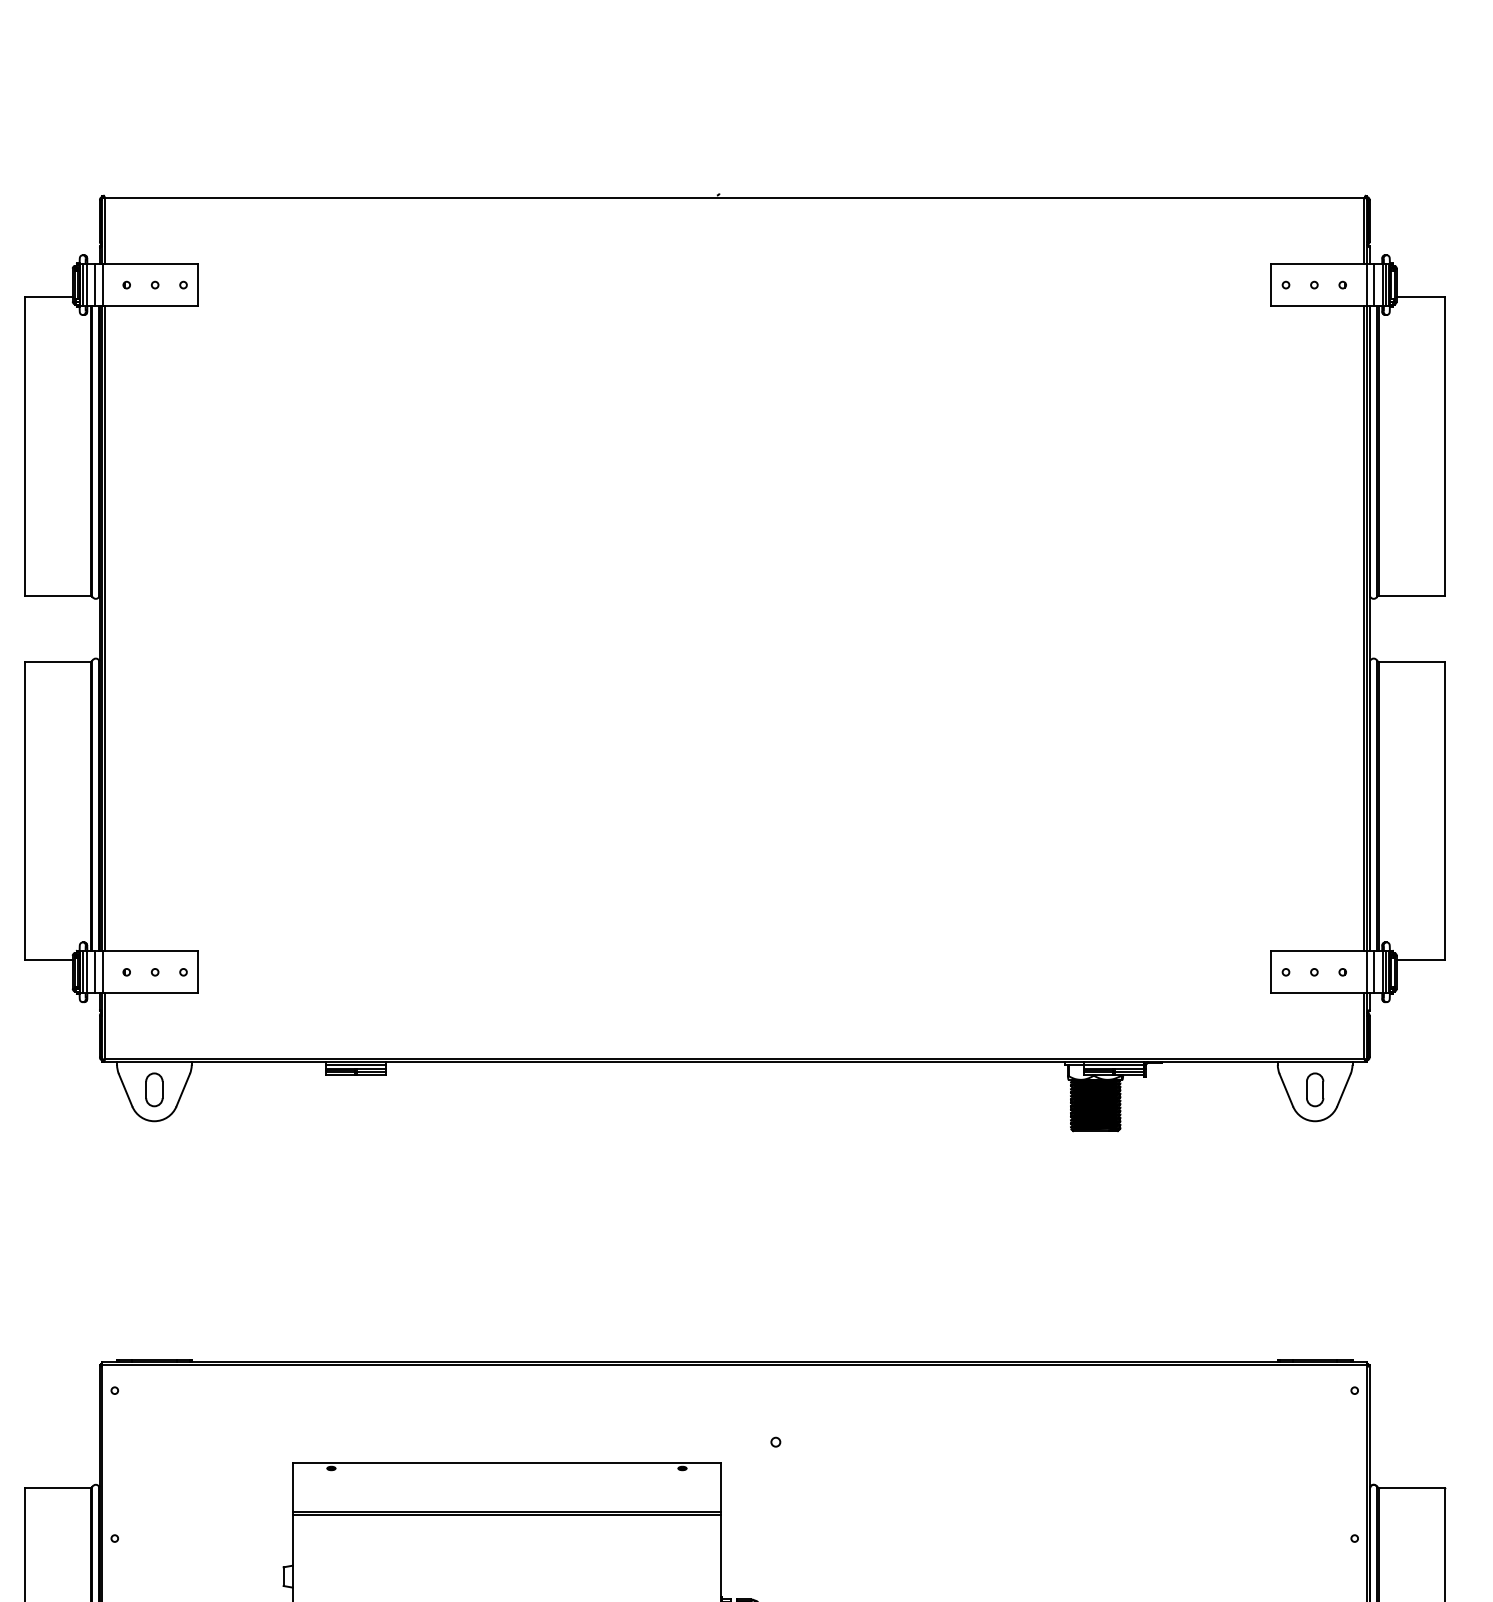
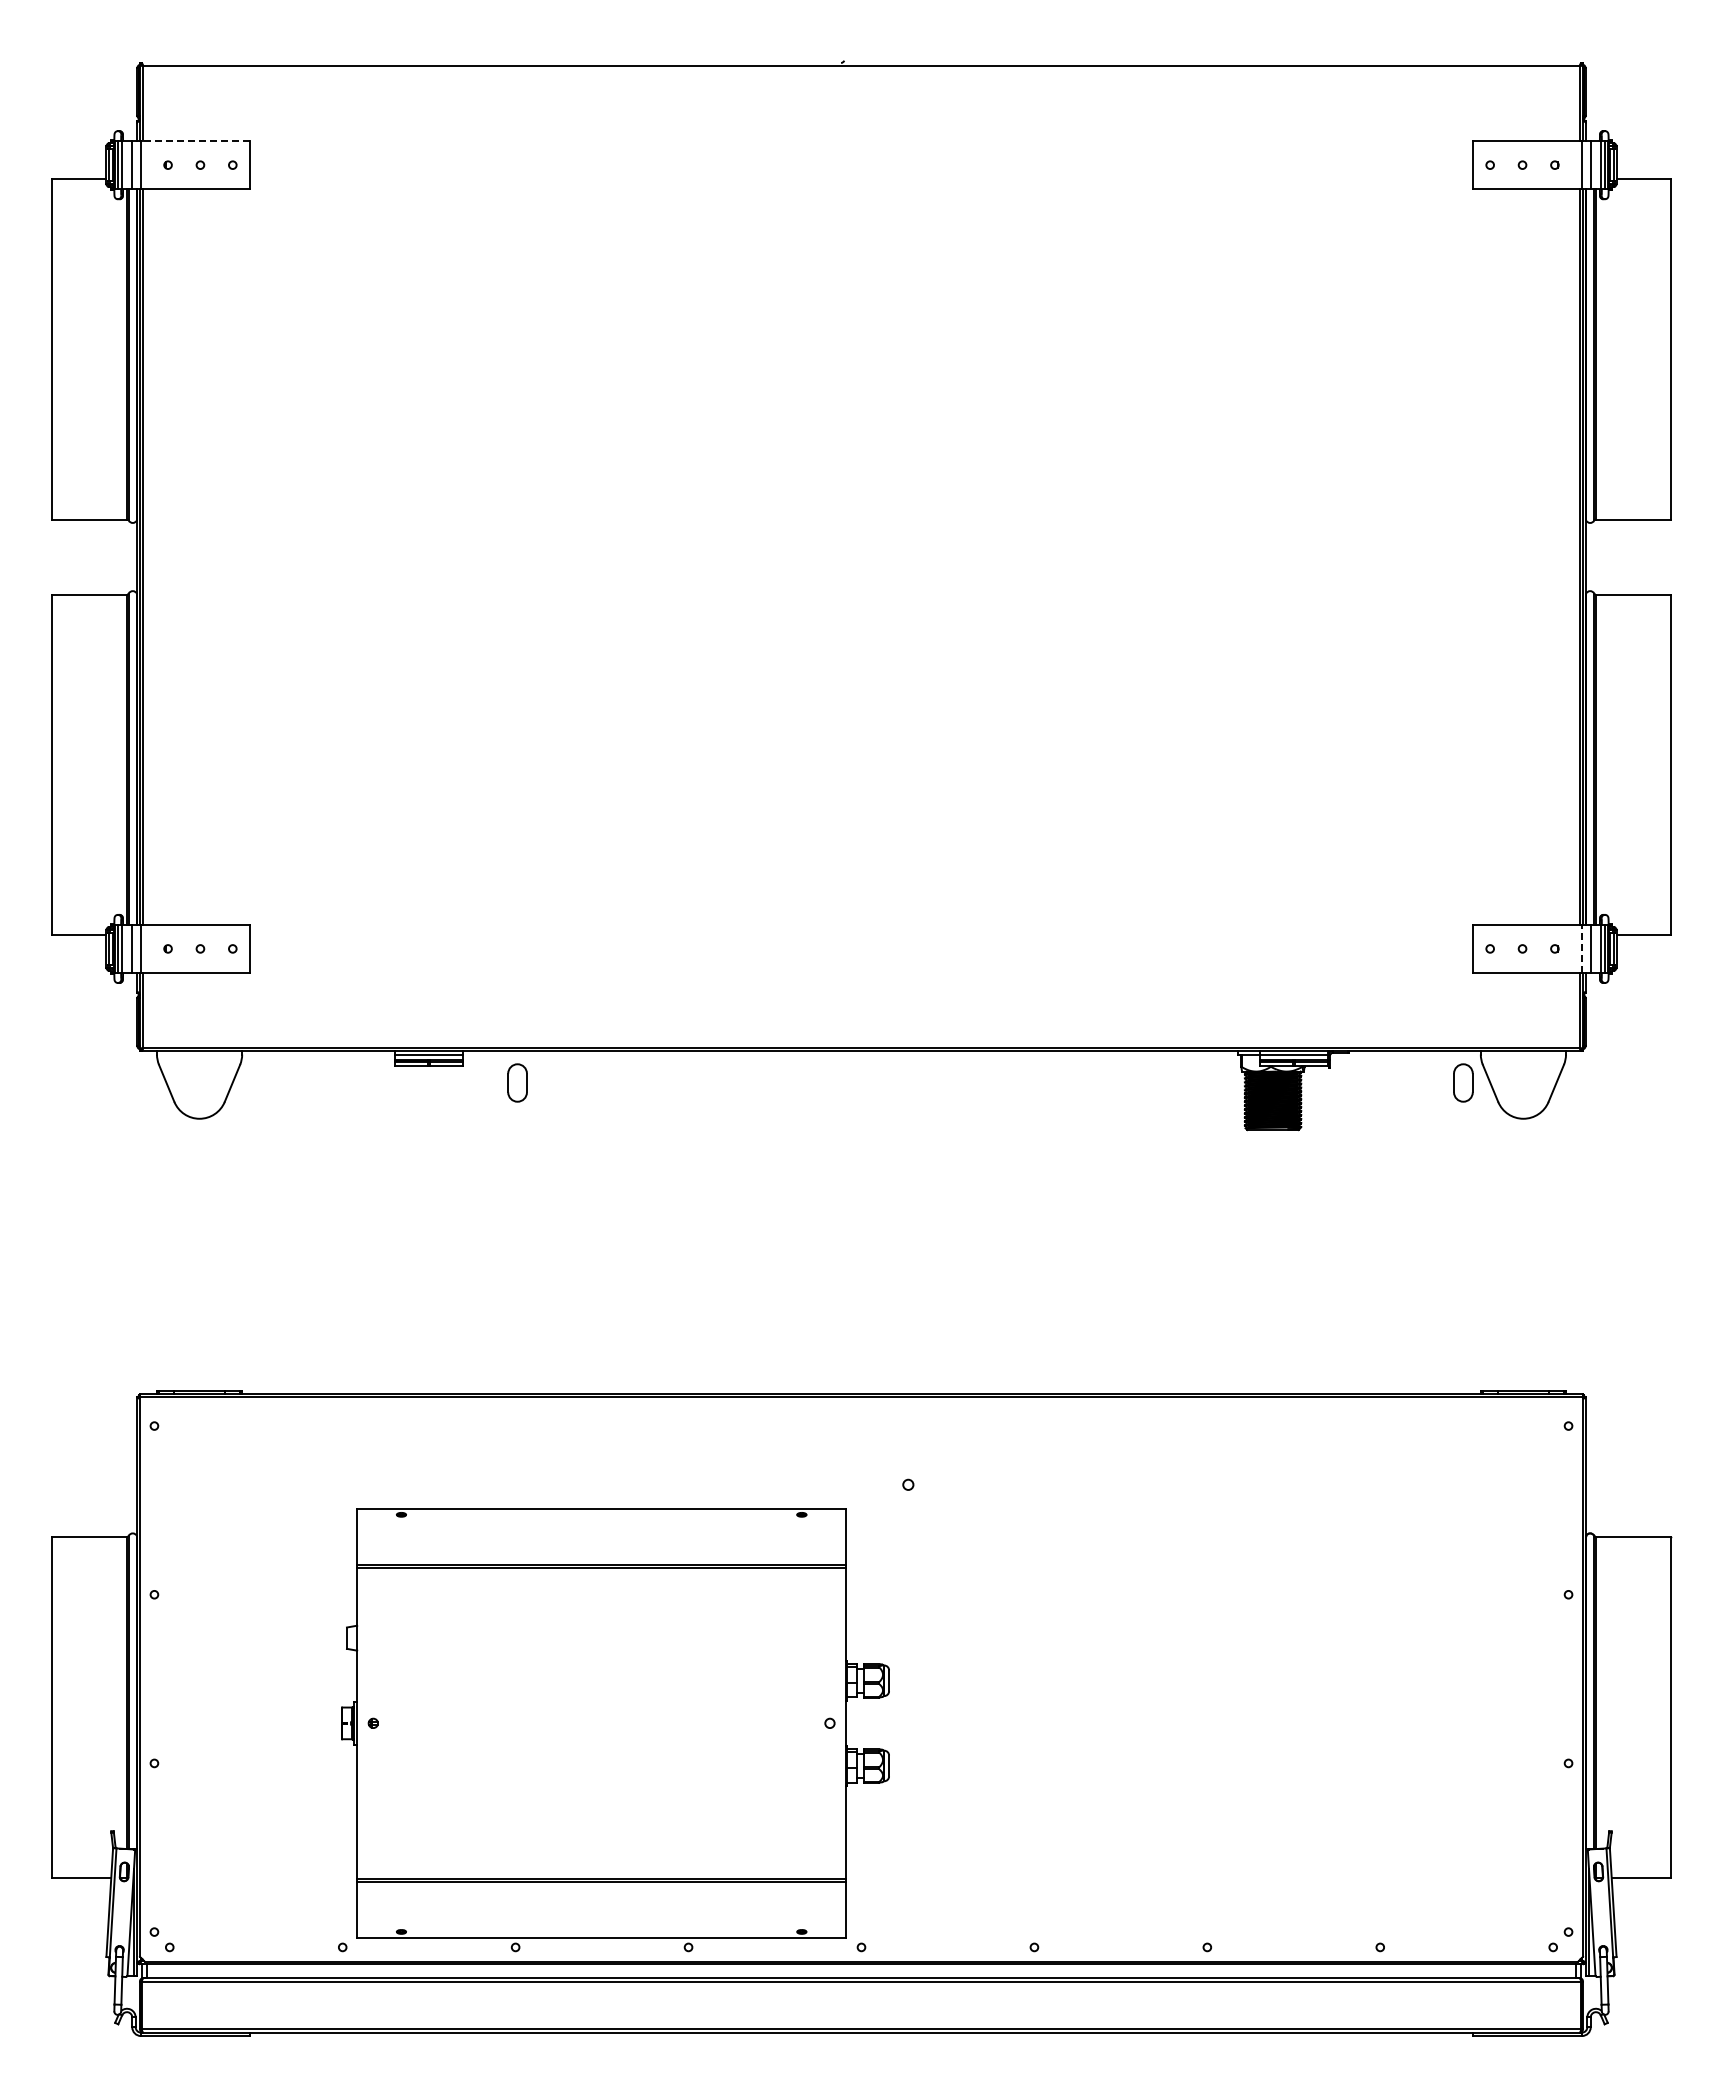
line: (149, 264) -> (194, 141), solid -> dashed
line: (1366, 971) -> (1582, 948), solid -> dashed
part: (154, 1089) -> (517, 1082), moved
part: (1315, 1089) -> (1463, 1082), moved

